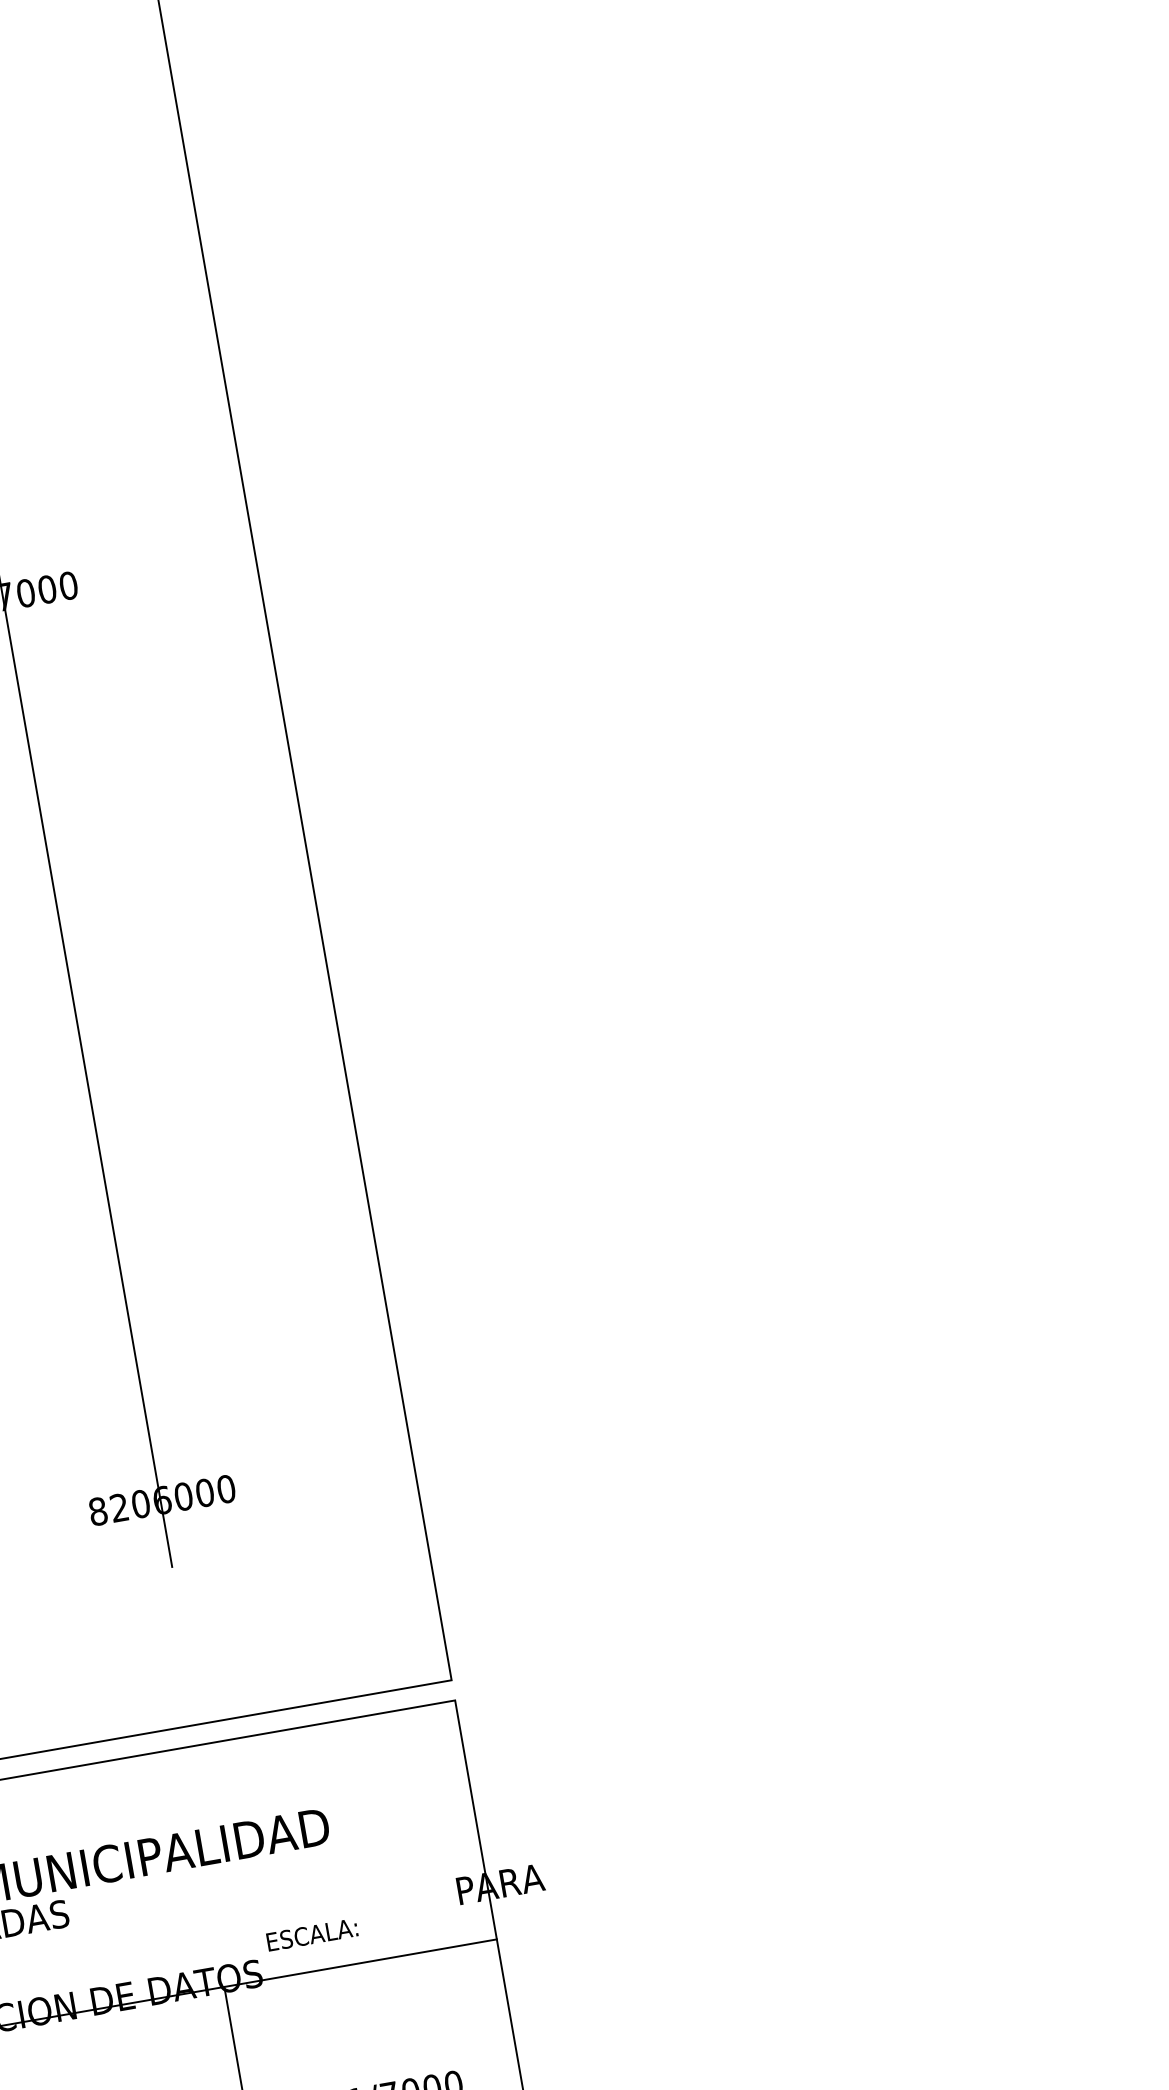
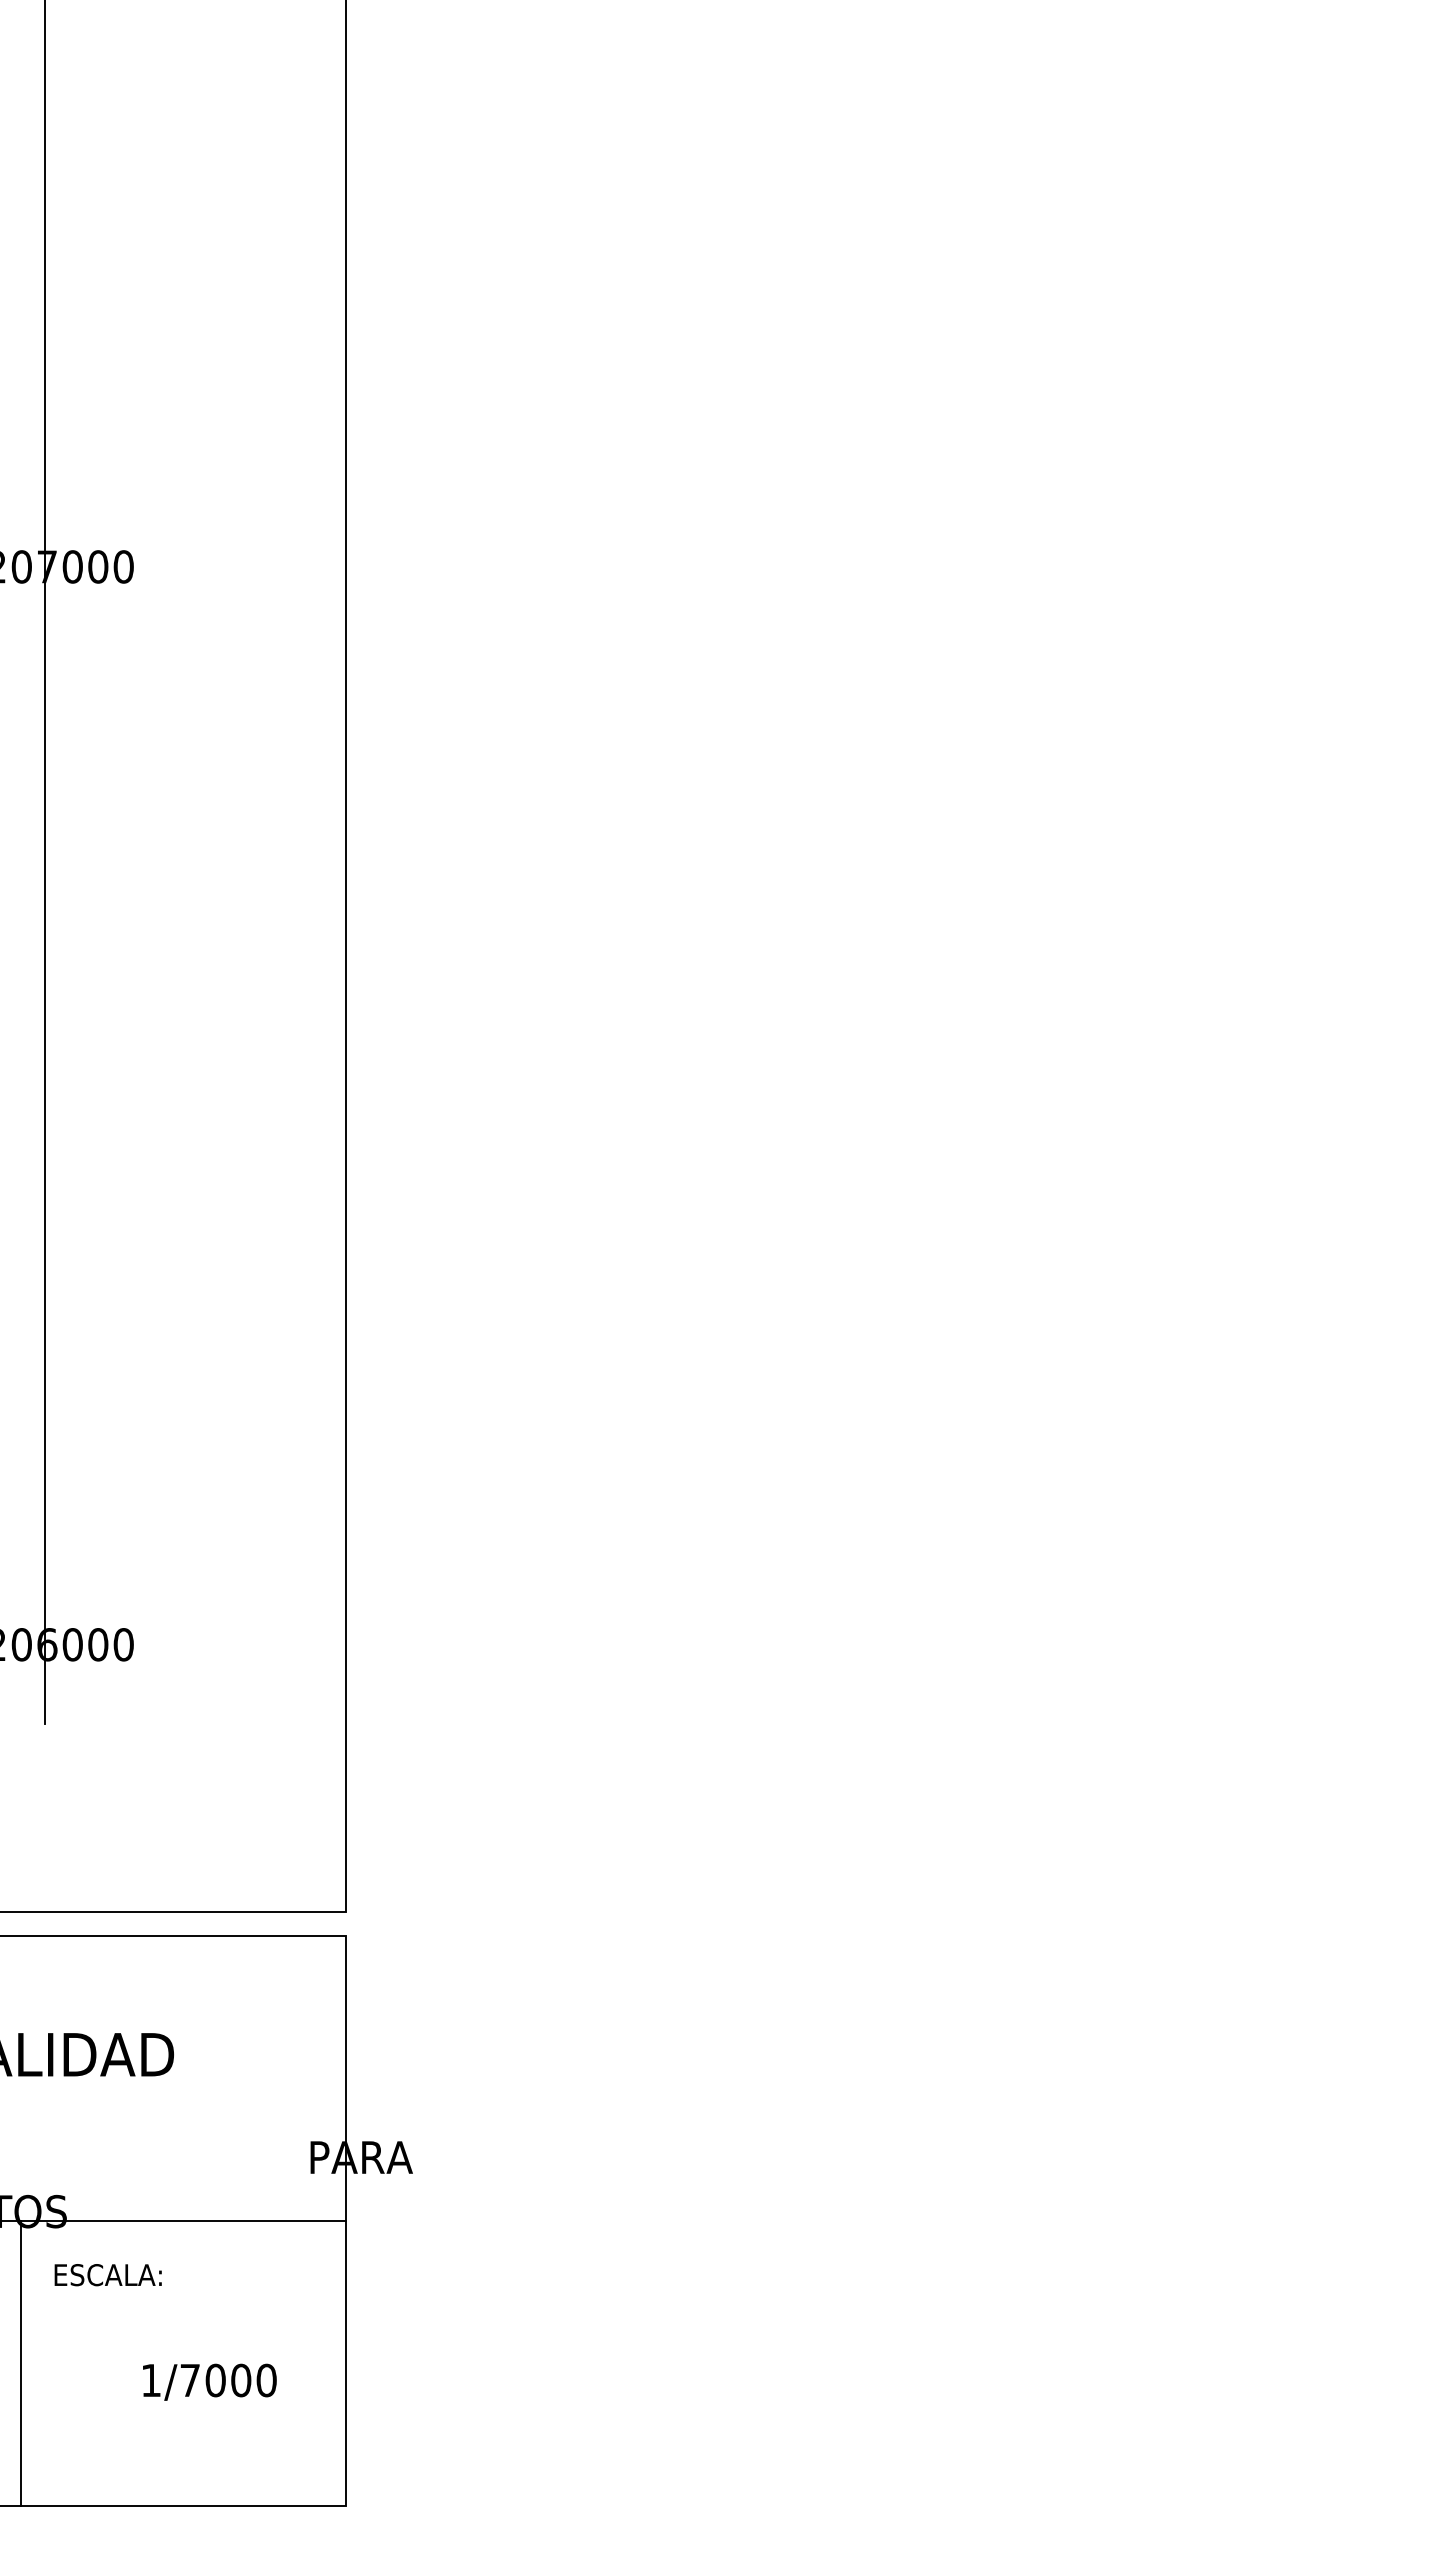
text: (311, 1935) -> (107, 2275), moved

